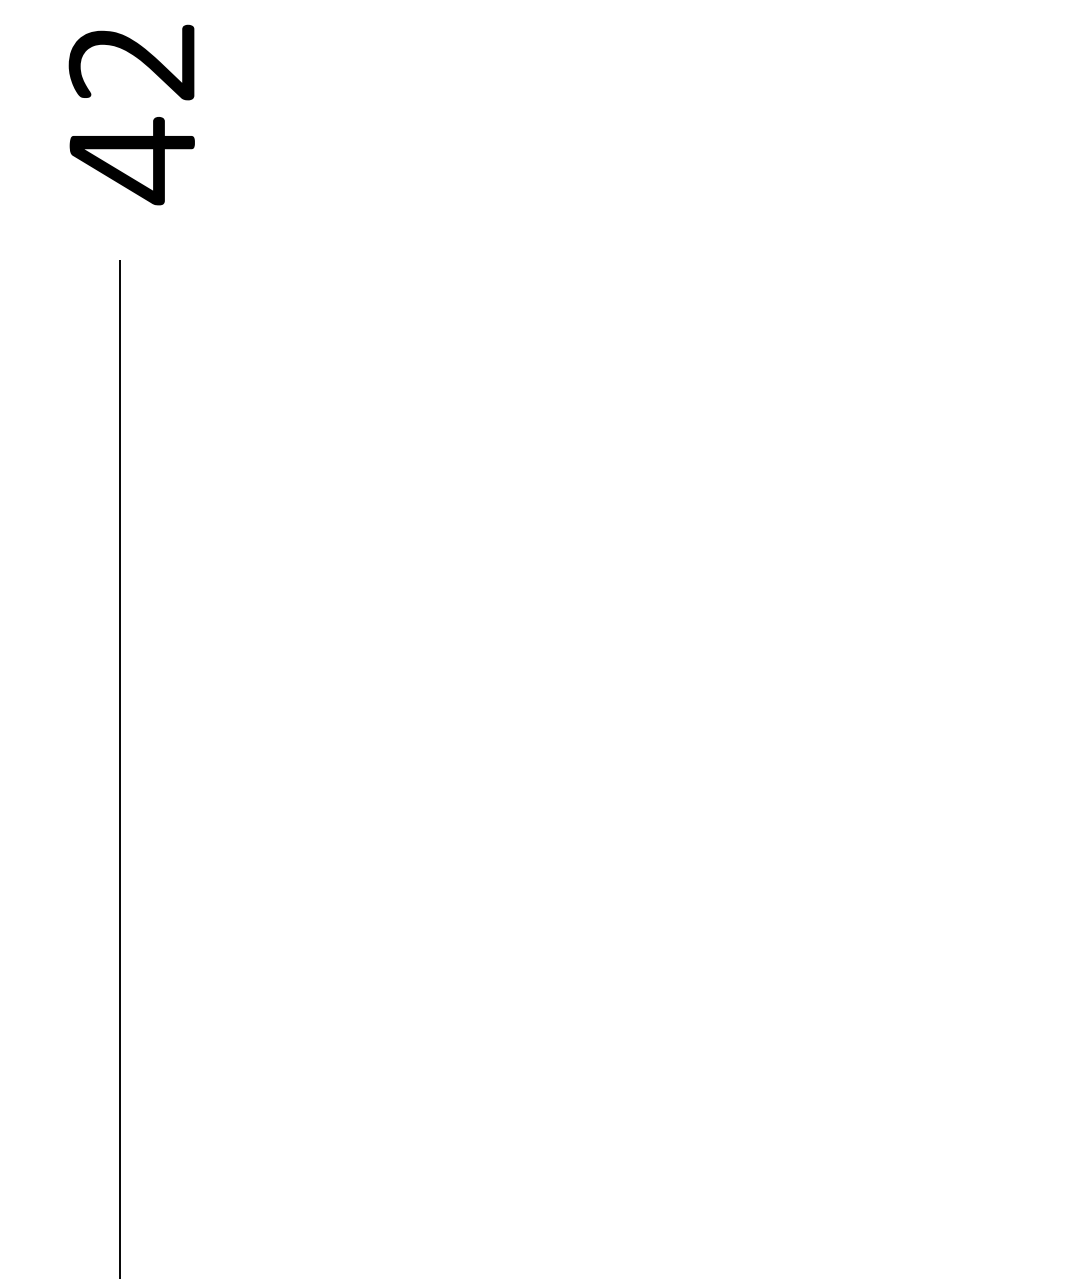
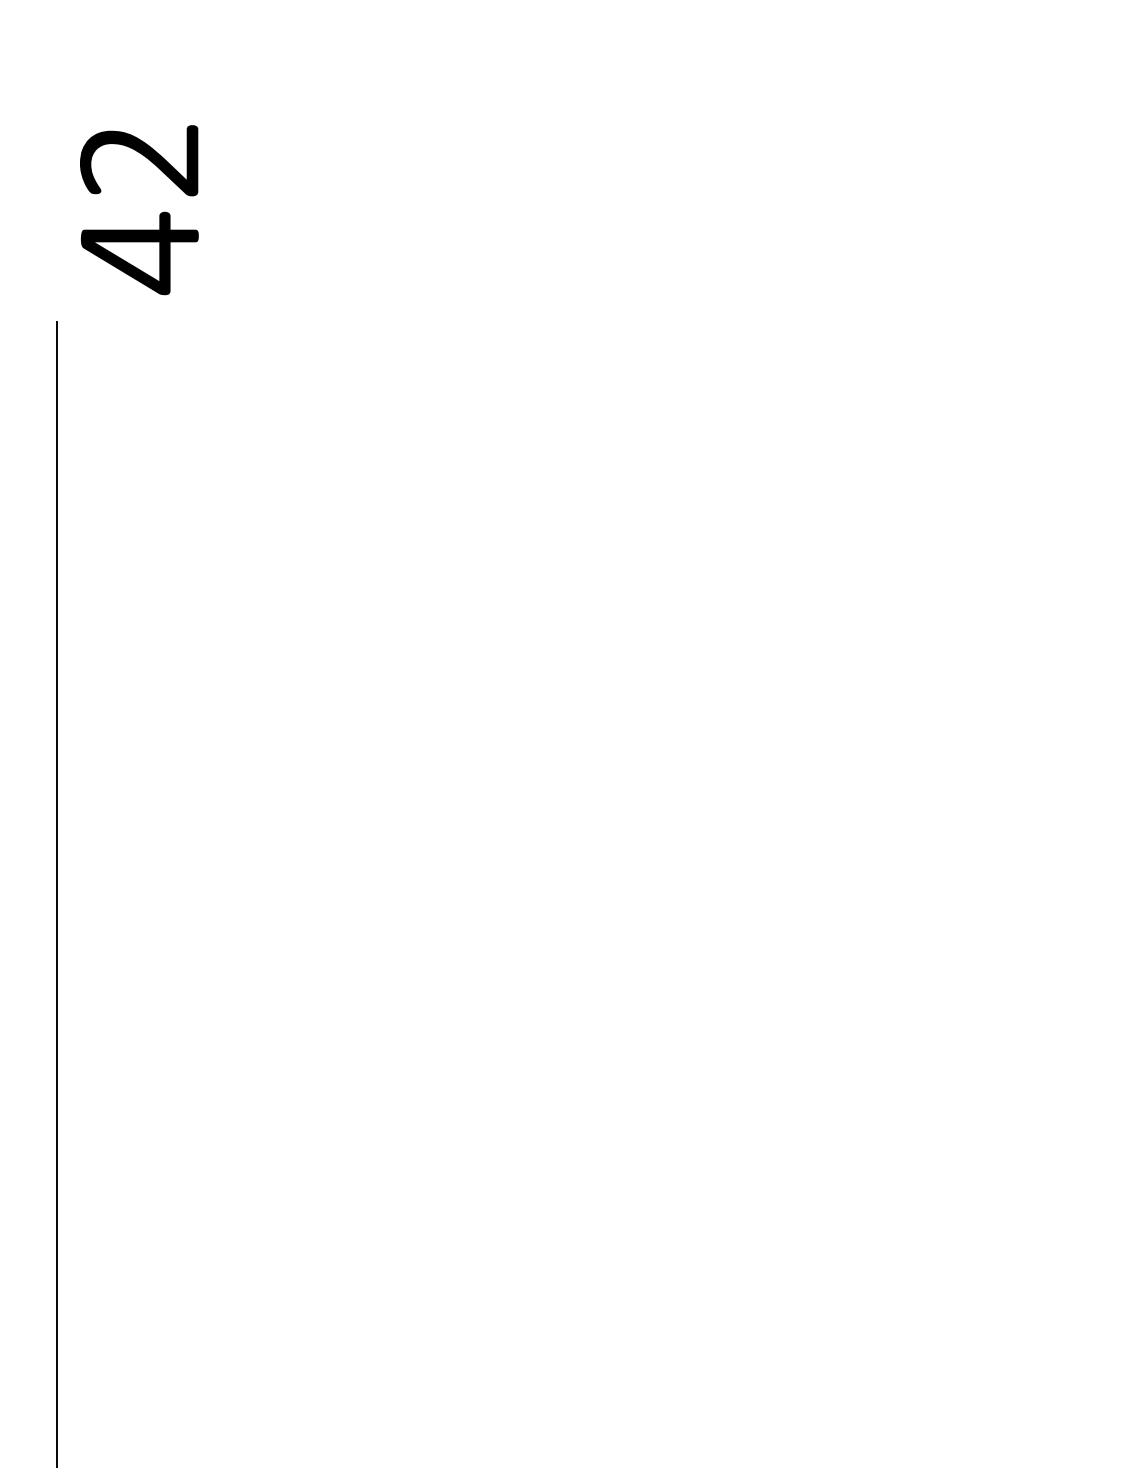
part: (131, 135) -> (139, 229), moved

